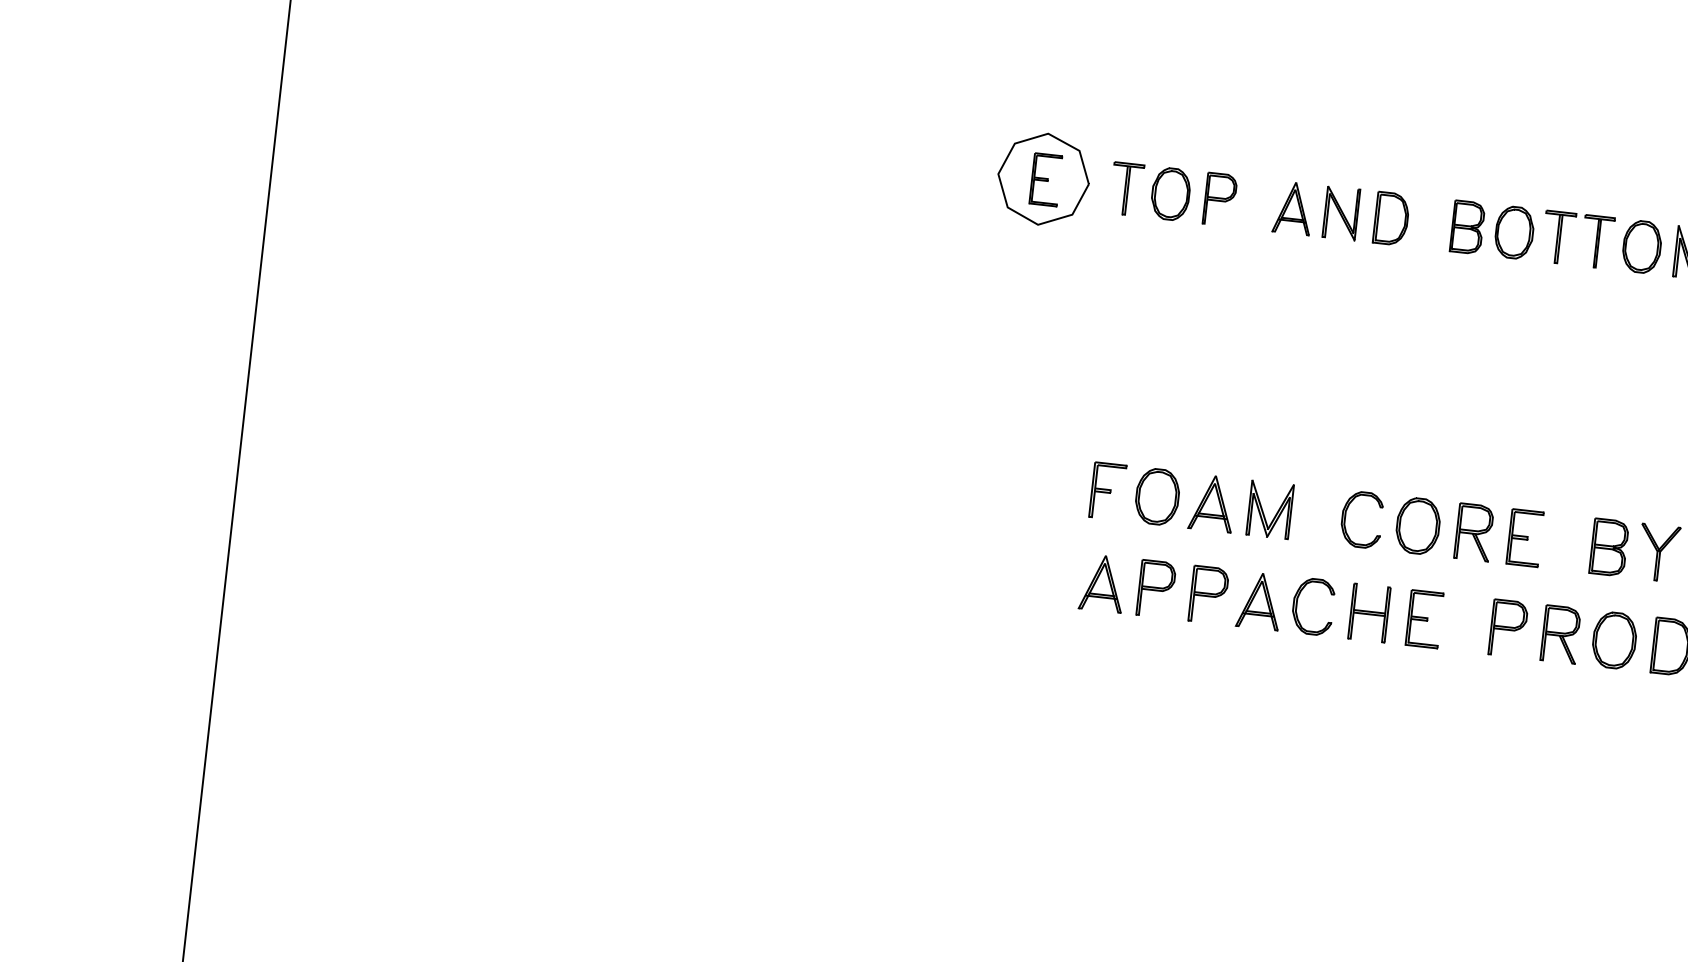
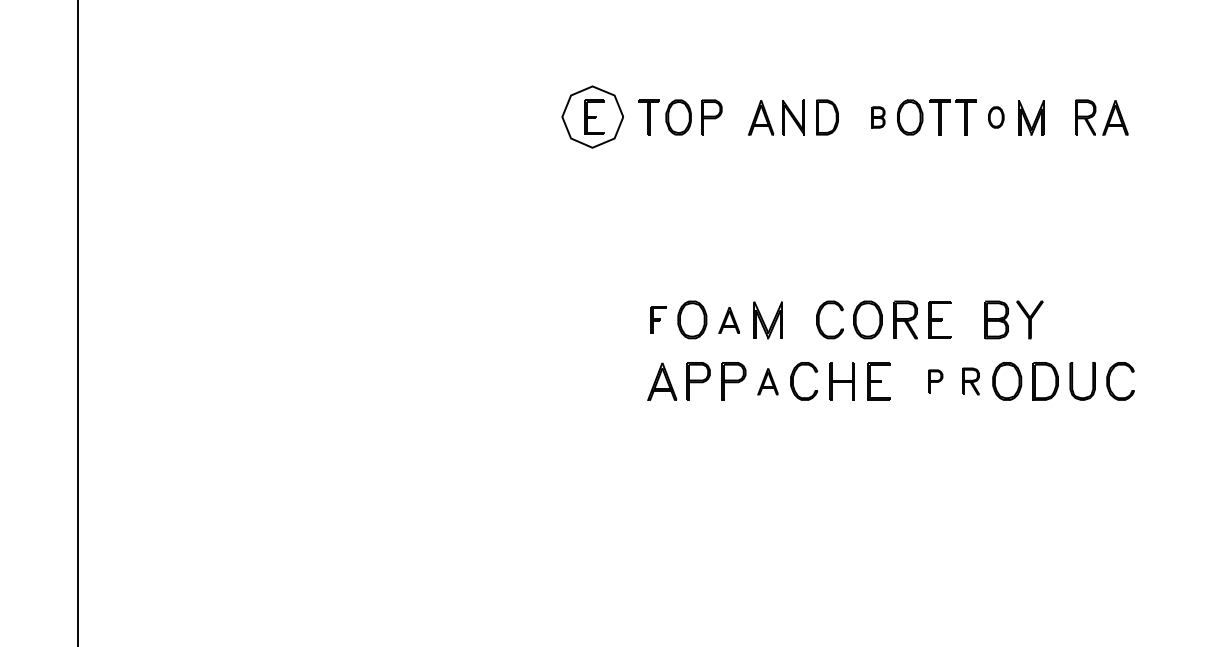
part: (1467, 227) -> (878, 117), size x0.6
part: (1642, 247) -> (996, 117), size x0.6
part: (1107, 490) -> (658, 319), size x0.7
part: (1212, 503) -> (729, 320), size x0.7
part: (1258, 600) -> (767, 381), size x0.7
part: (1508, 628) -> (935, 381), size x0.6
part: (1560, 634) -> (970, 381), size x0.7

